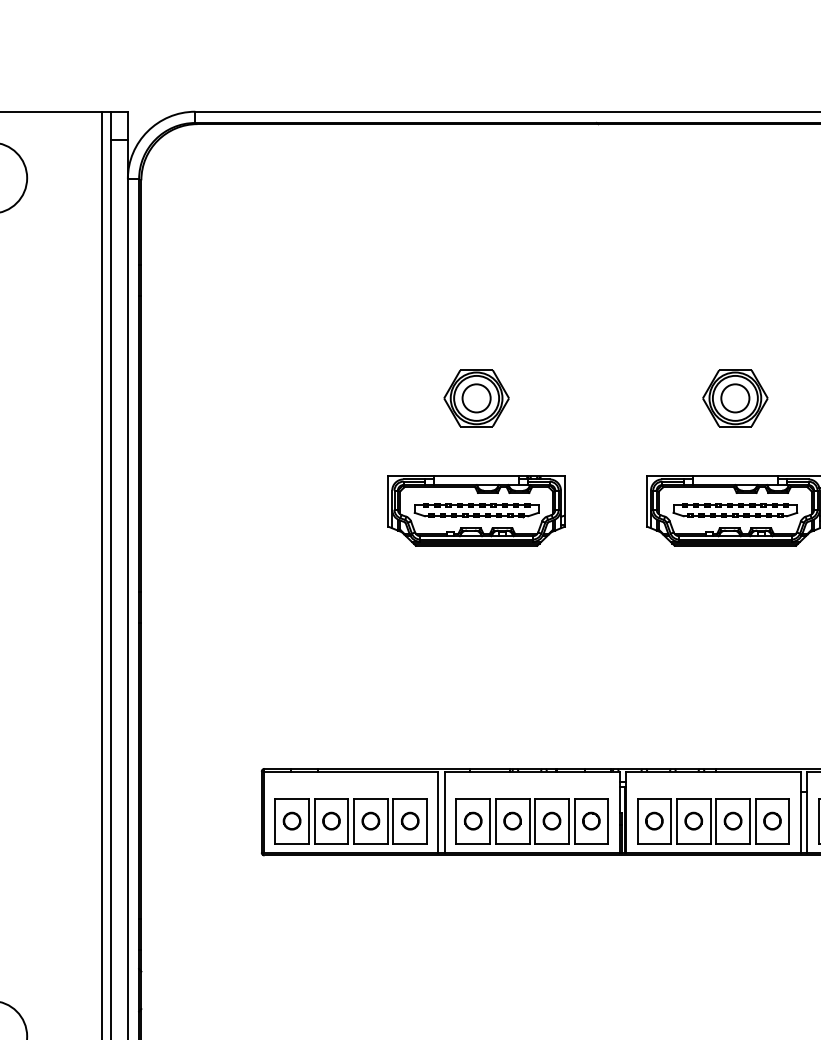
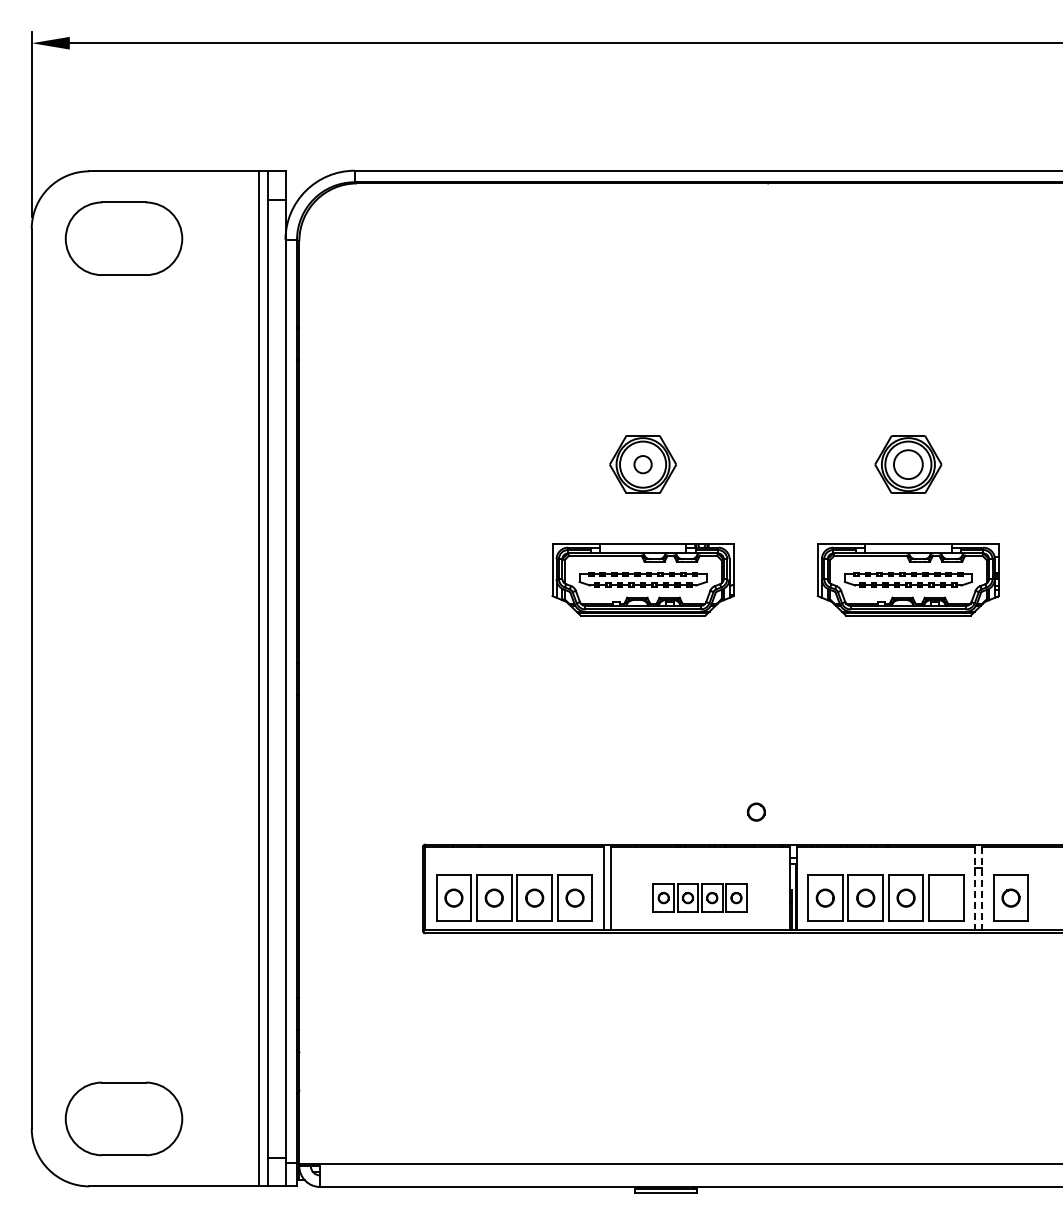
circle: (476, 398) -> (642, 464), size x0.6
line: (800, 811) -> (975, 888), solid -> dashed
line: (807, 811) -> (982, 888), solid -> dashed
part: (531, 820) -> (699, 897), size x0.6
circle: (772, 820) -> (756, 811), moved

